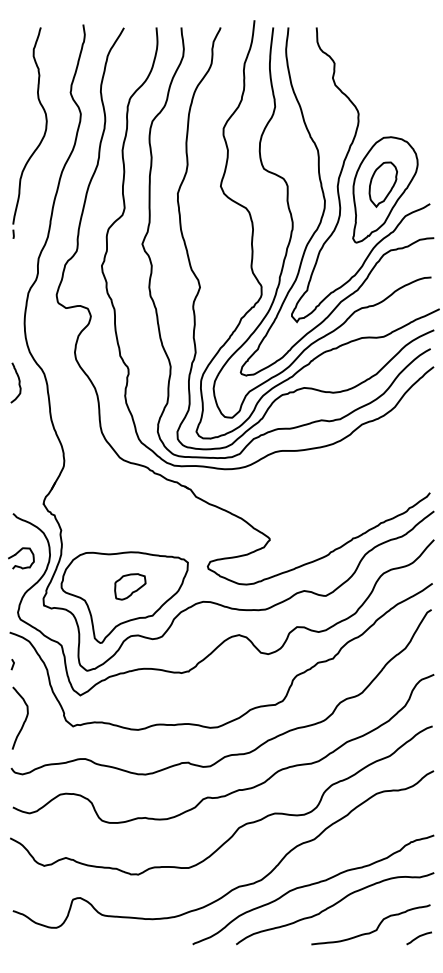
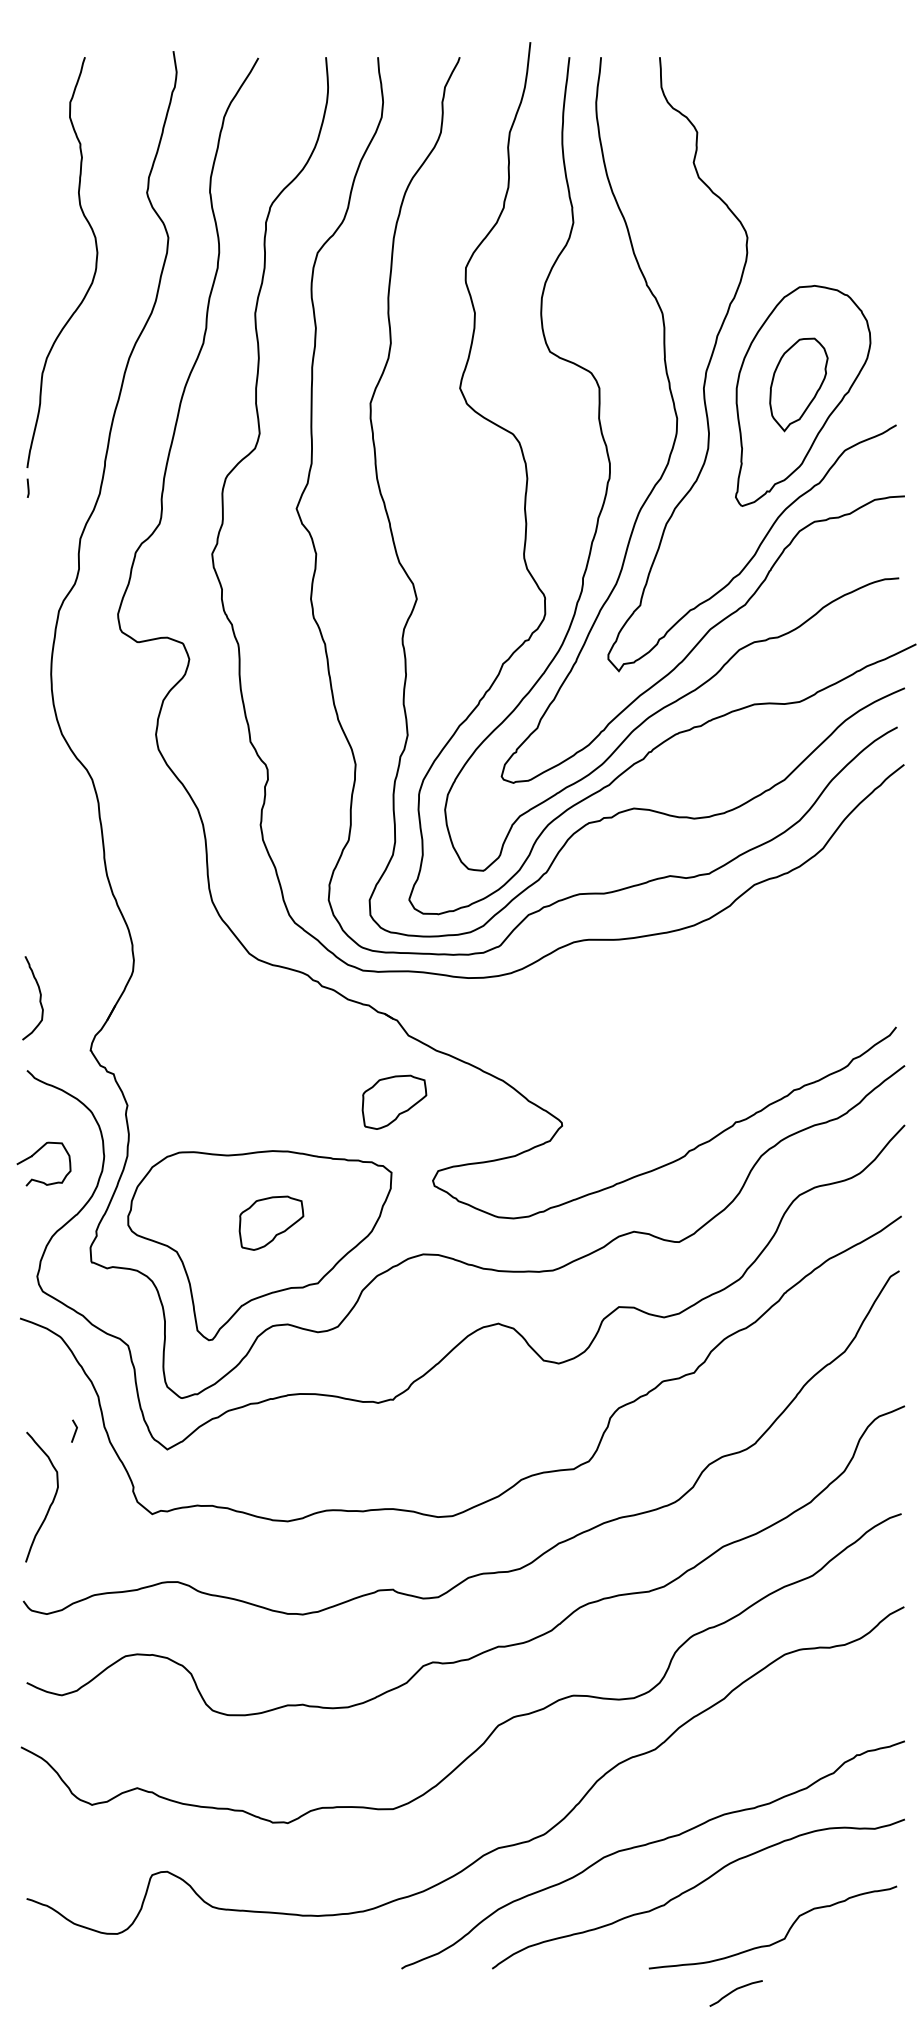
curve: (18, 382) -> (38, 997), moved
part: (189, 528) -> (394, 1101), added
line: (12, 664) -> (73, 1430), moved
curve: (418, 937) -> (734, 1991), moved

